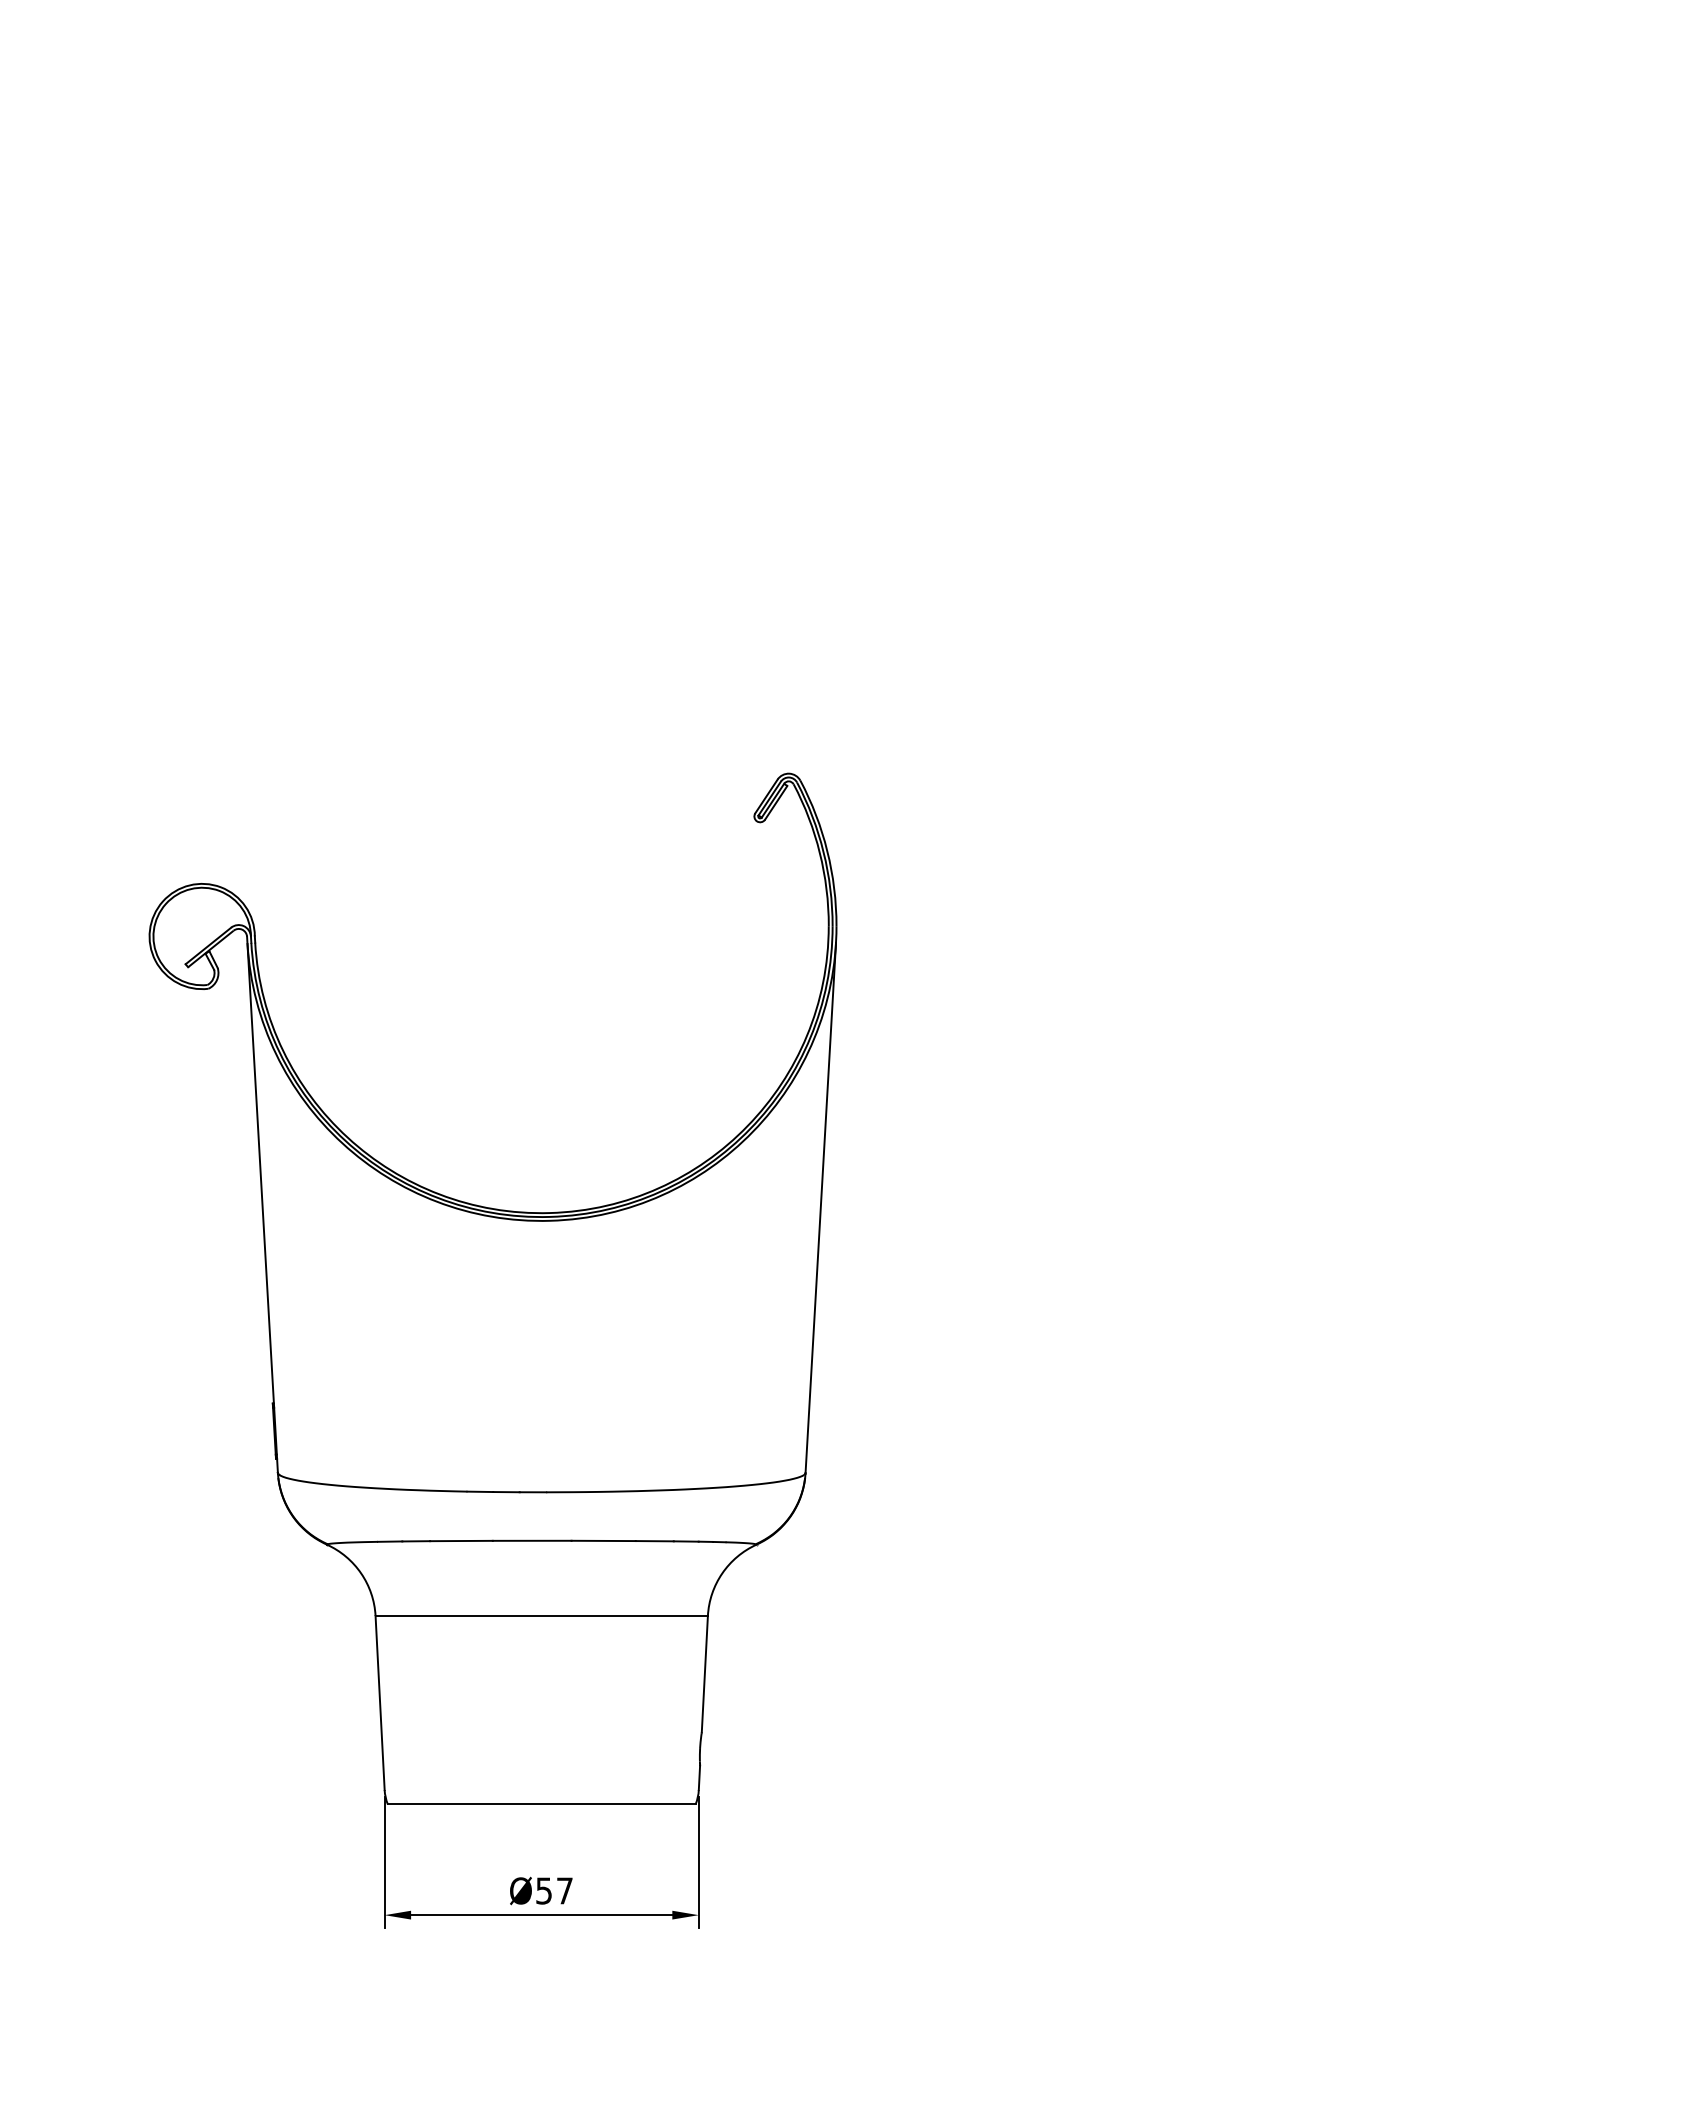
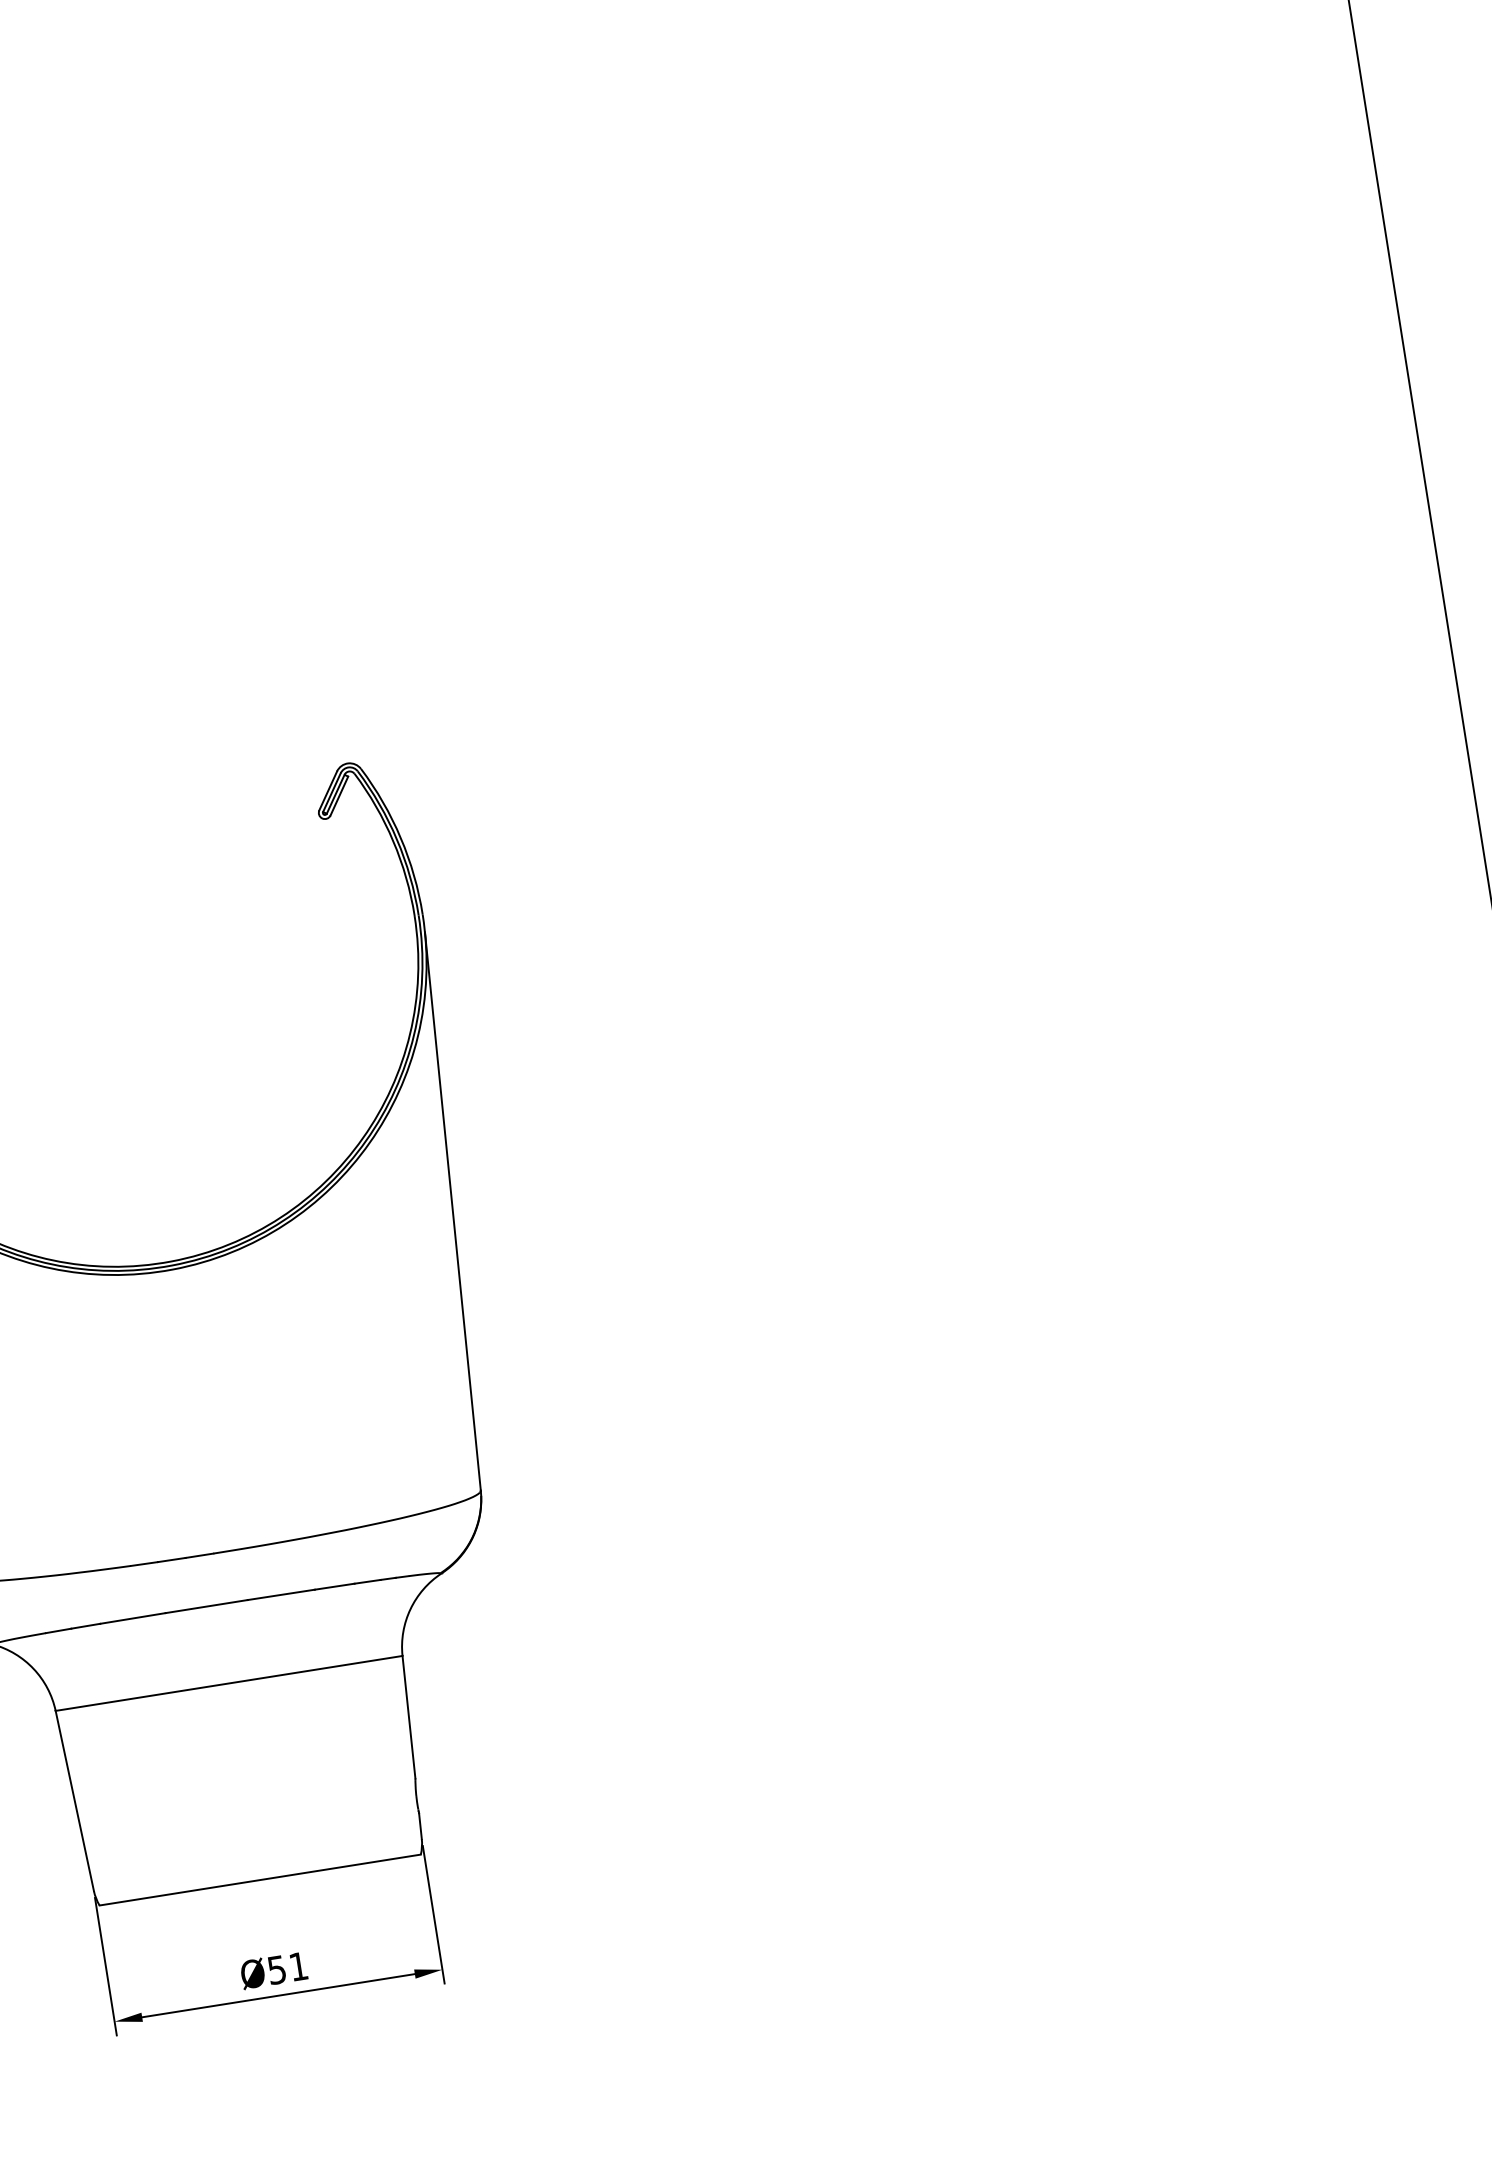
text: (564, 1890) -> (298, 1966), Ø57 -> Ø51

